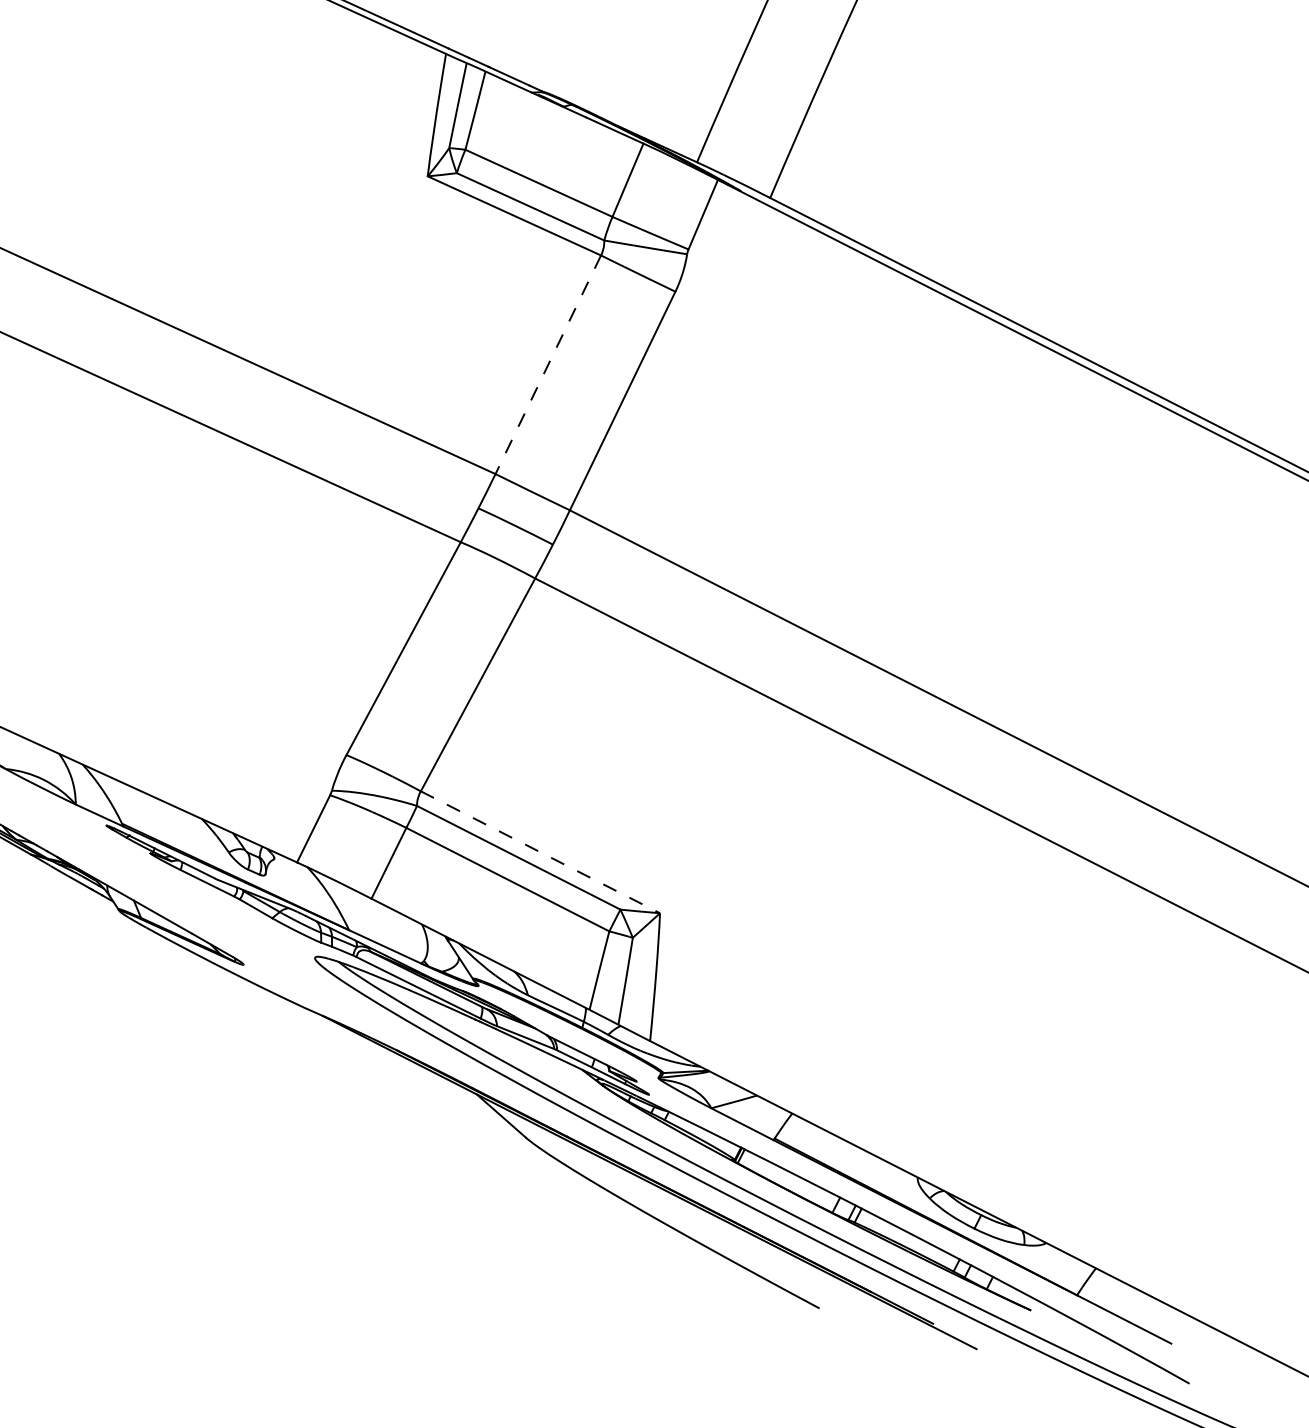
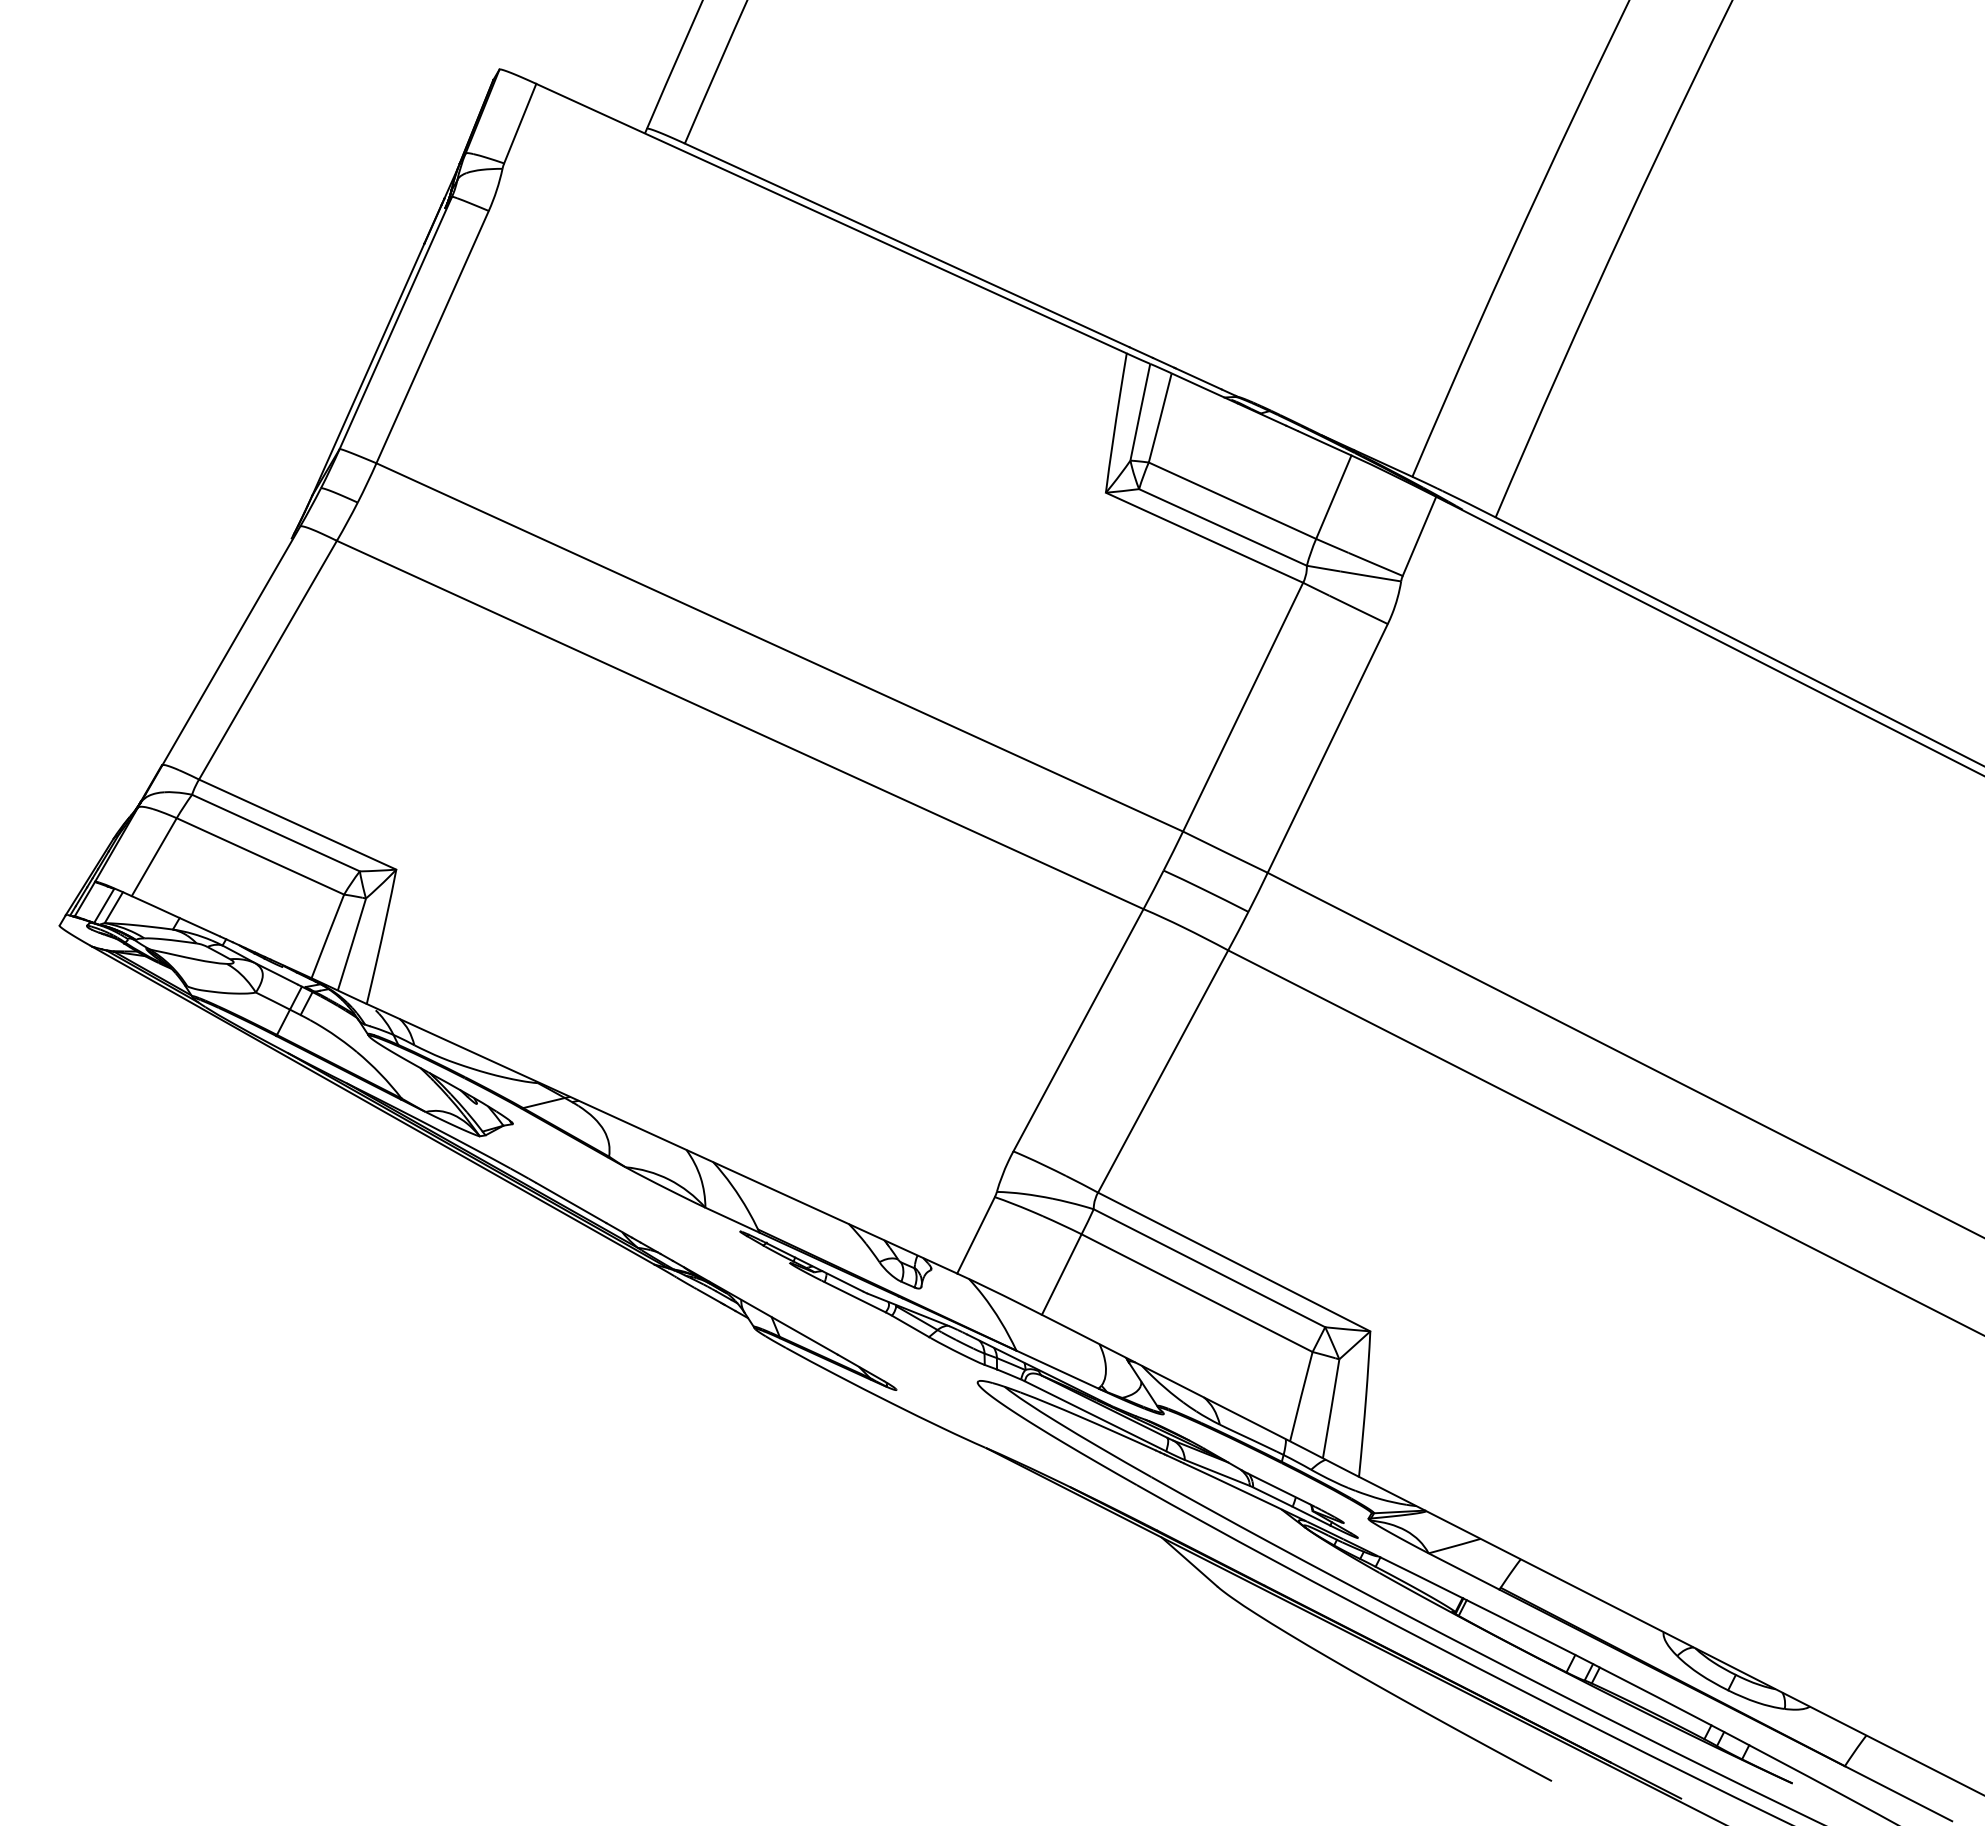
line: (547, 365) -> (1242, 707), dashed -> solid
line: (540, 852) -> (1234, 1262), dashed -> solid

